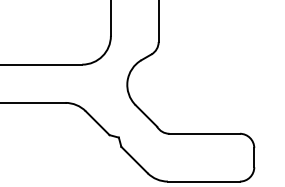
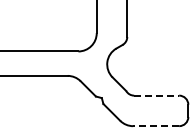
line: (204, 133) -> (156, 95), solid -> dashed
line: (204, 182) -> (156, 126), solid -> dashed

